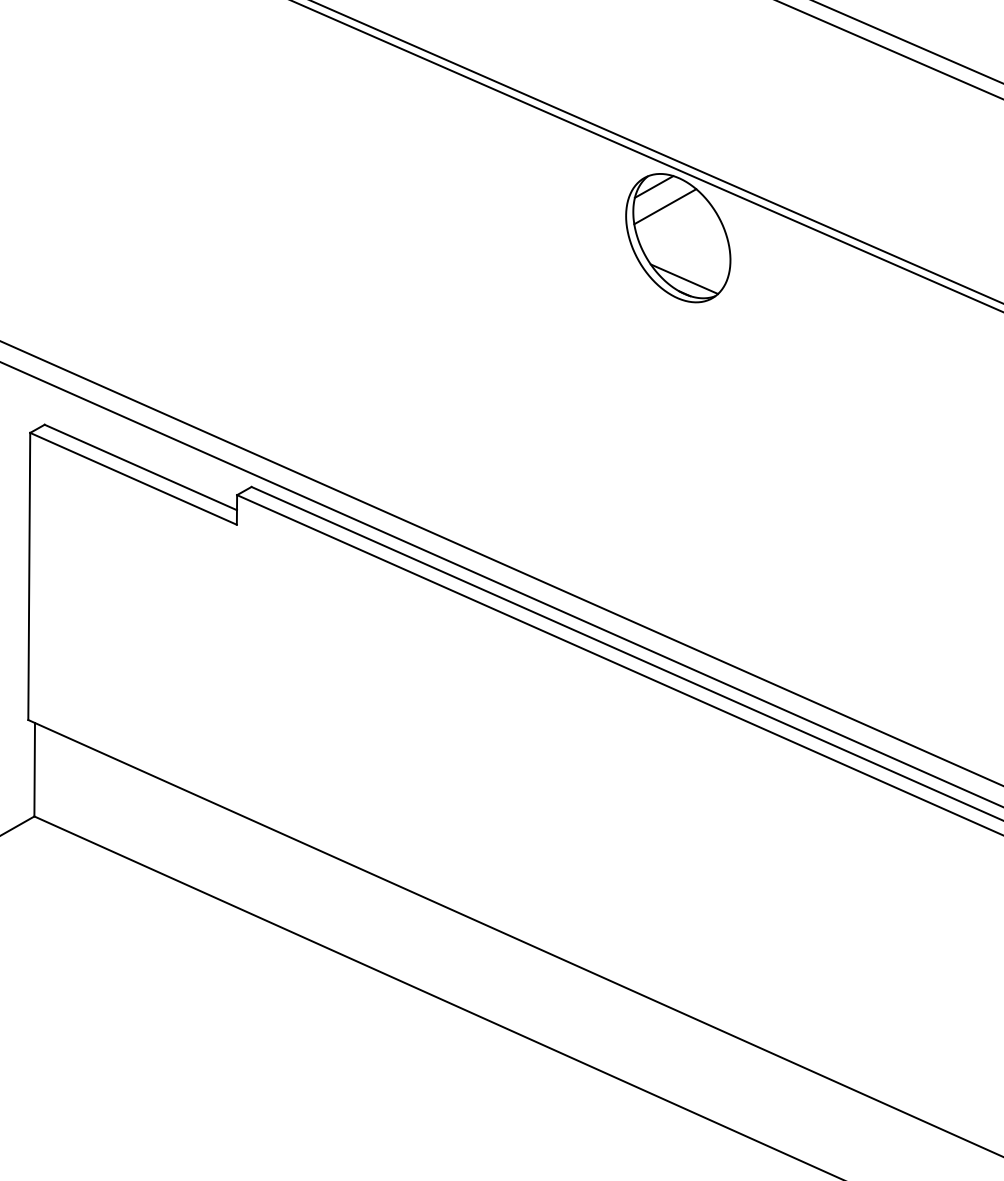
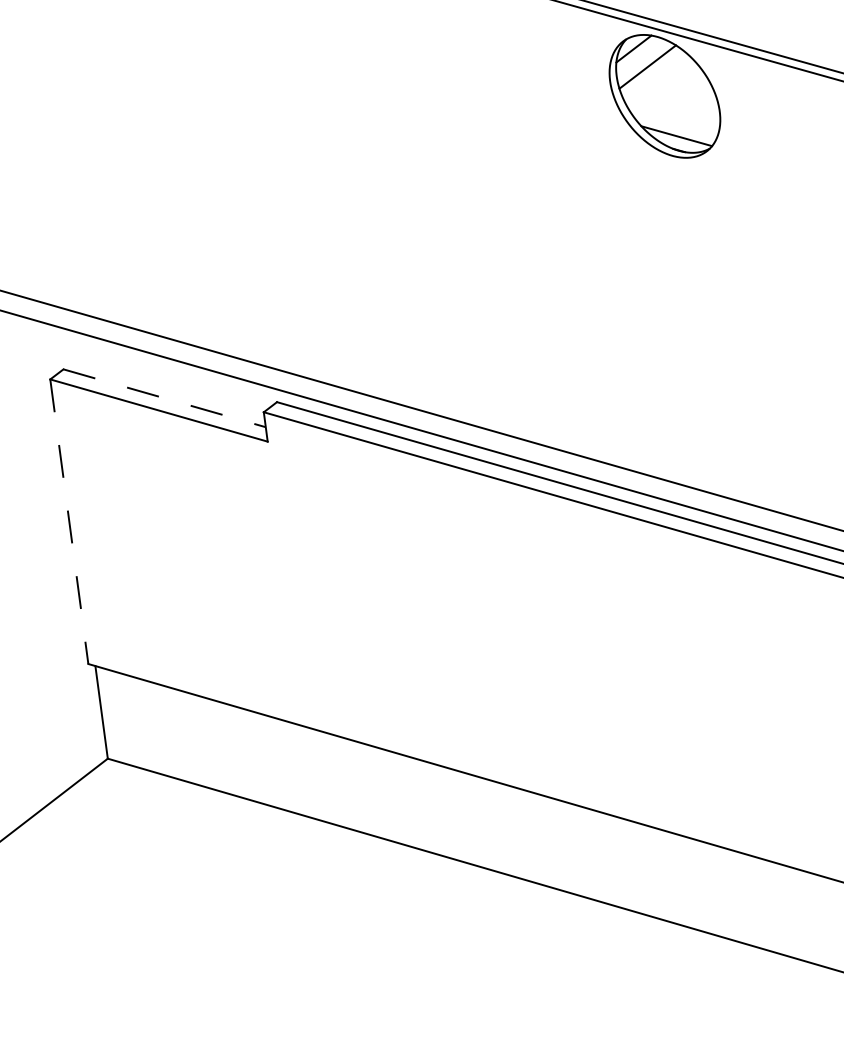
line: (141, 467) -> (165, 398), solid -> dashed
line: (29, 576) -> (69, 521), solid -> dashed

